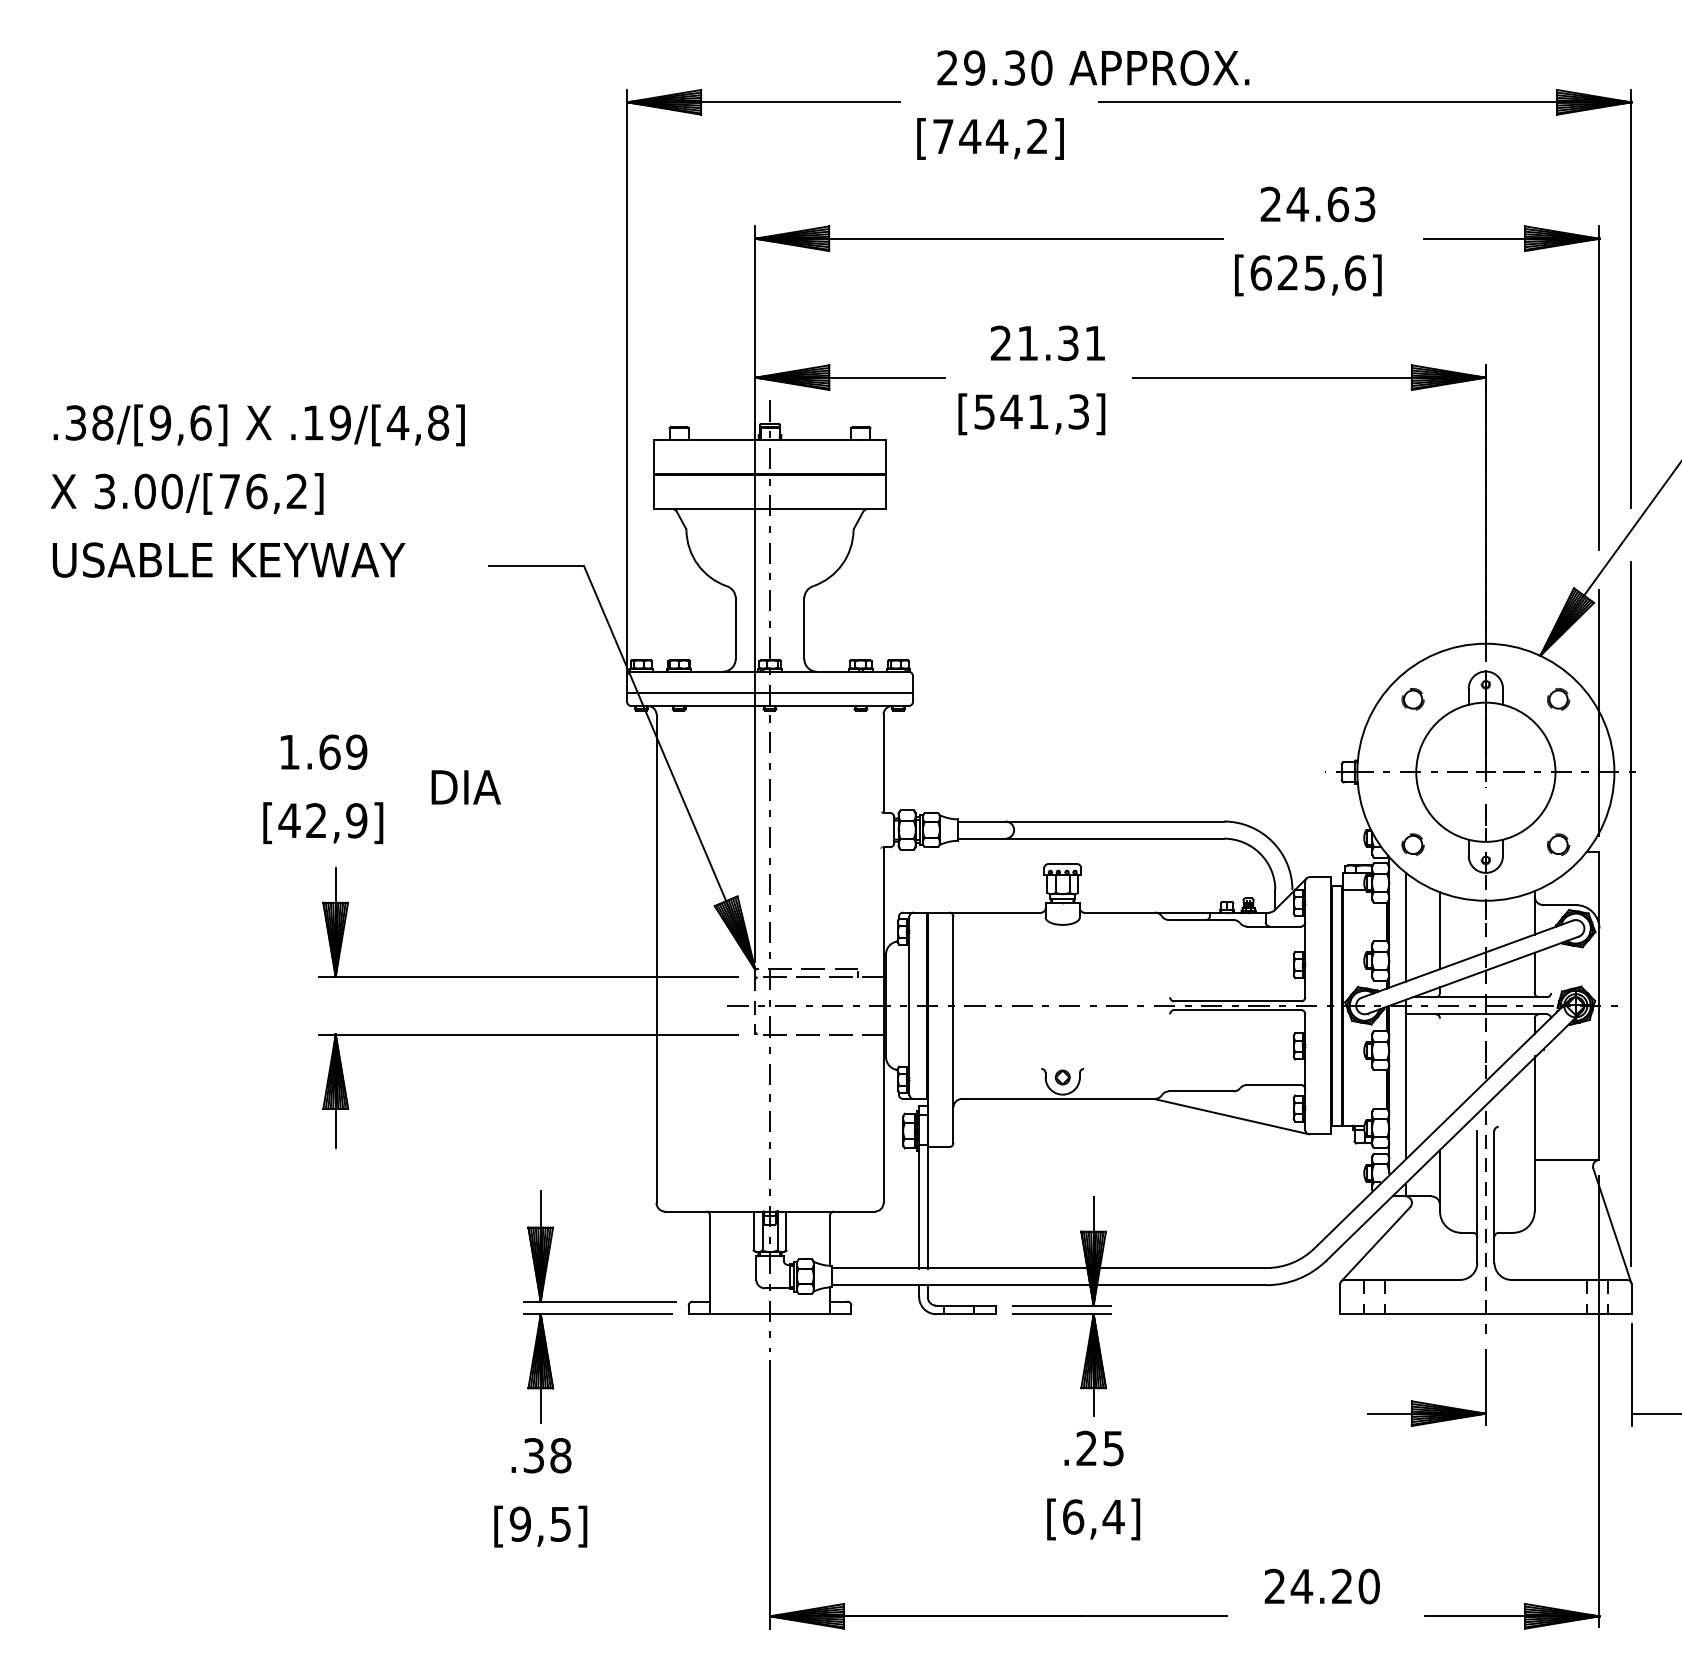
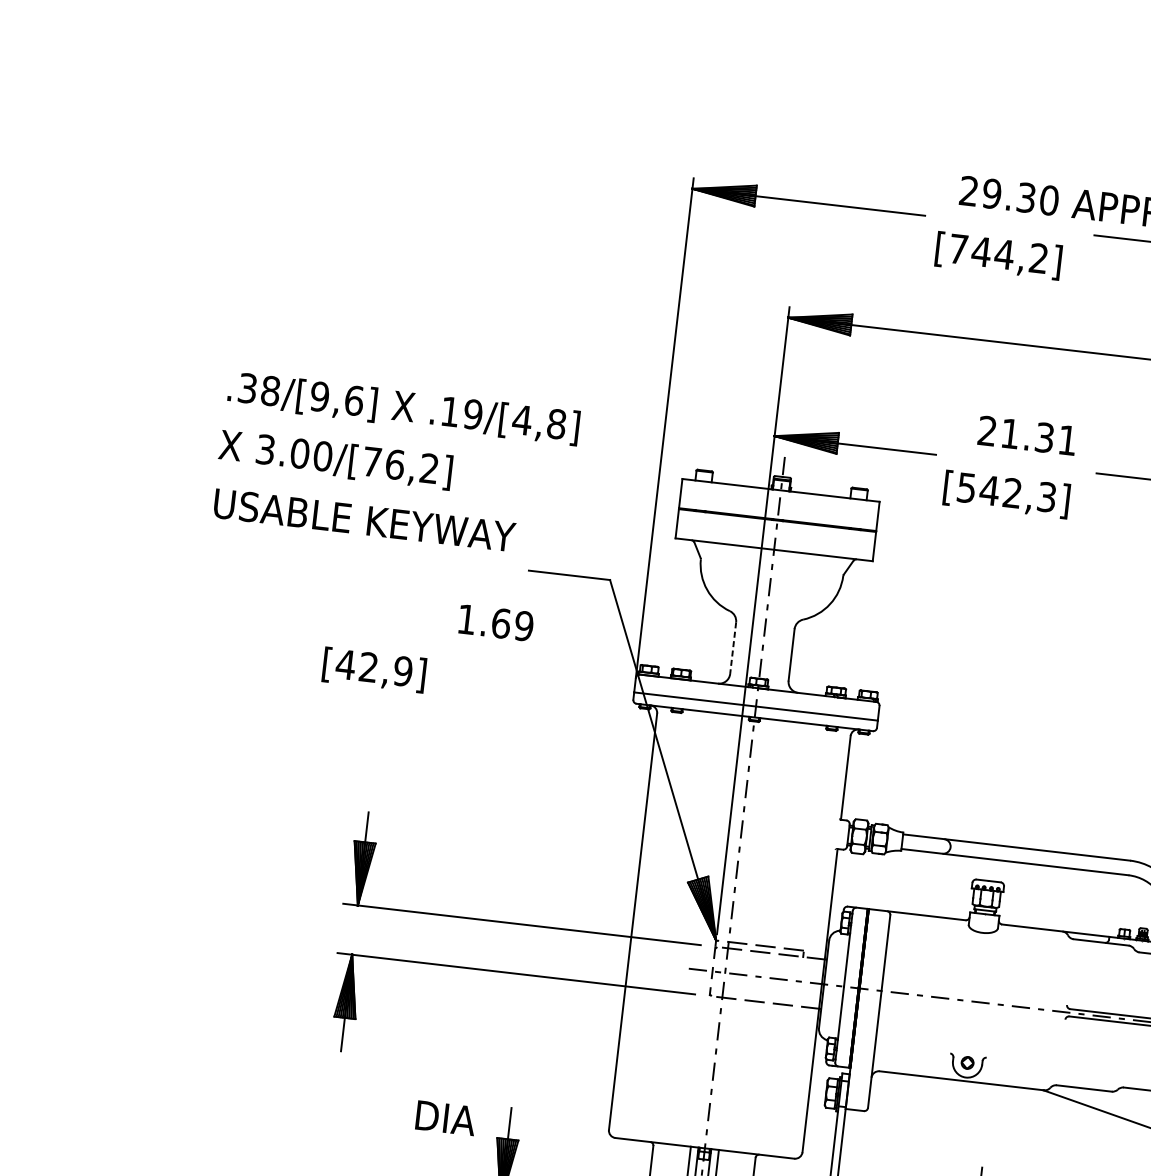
text: (1038, 411) -> (1012, 492), [541,3] -> [542,3]
text: (257, 490) -> (395, 463), moved
line: (735, 629) -> (732, 648), solid -> dashed
text: (323, 751) -> (495, 622), moved
text: (465, 787) -> (445, 1118), moved
text: (323, 823) -> (374, 670), moved

